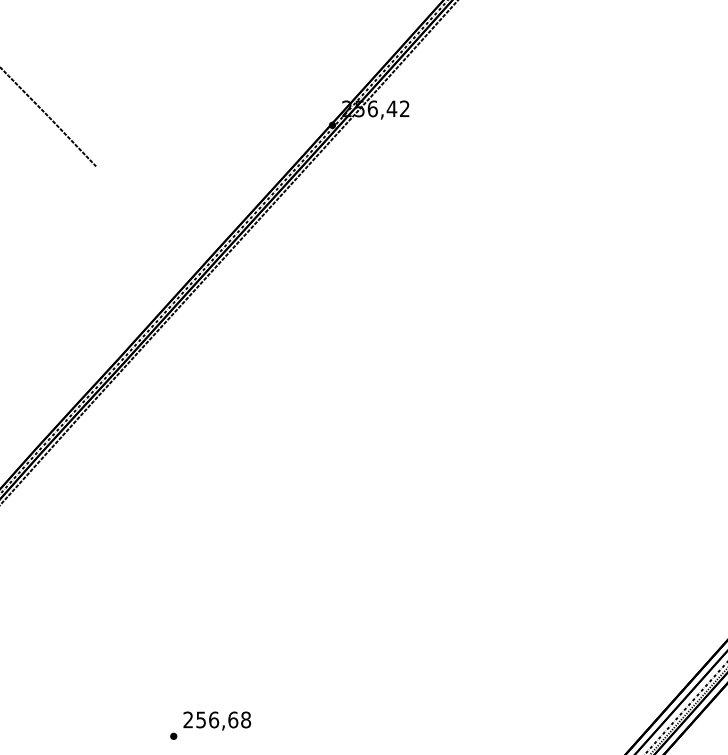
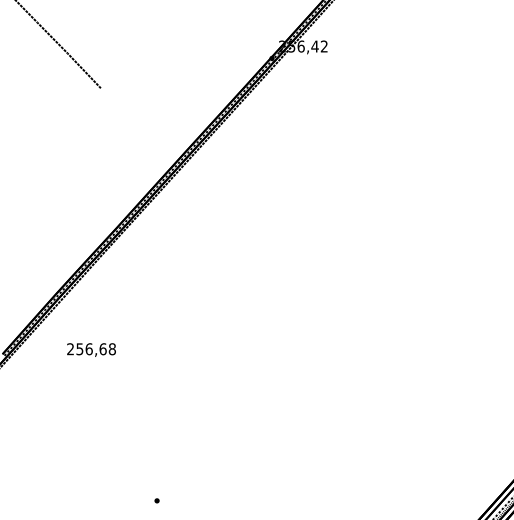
text: (217, 720) -> (91, 349), moved

